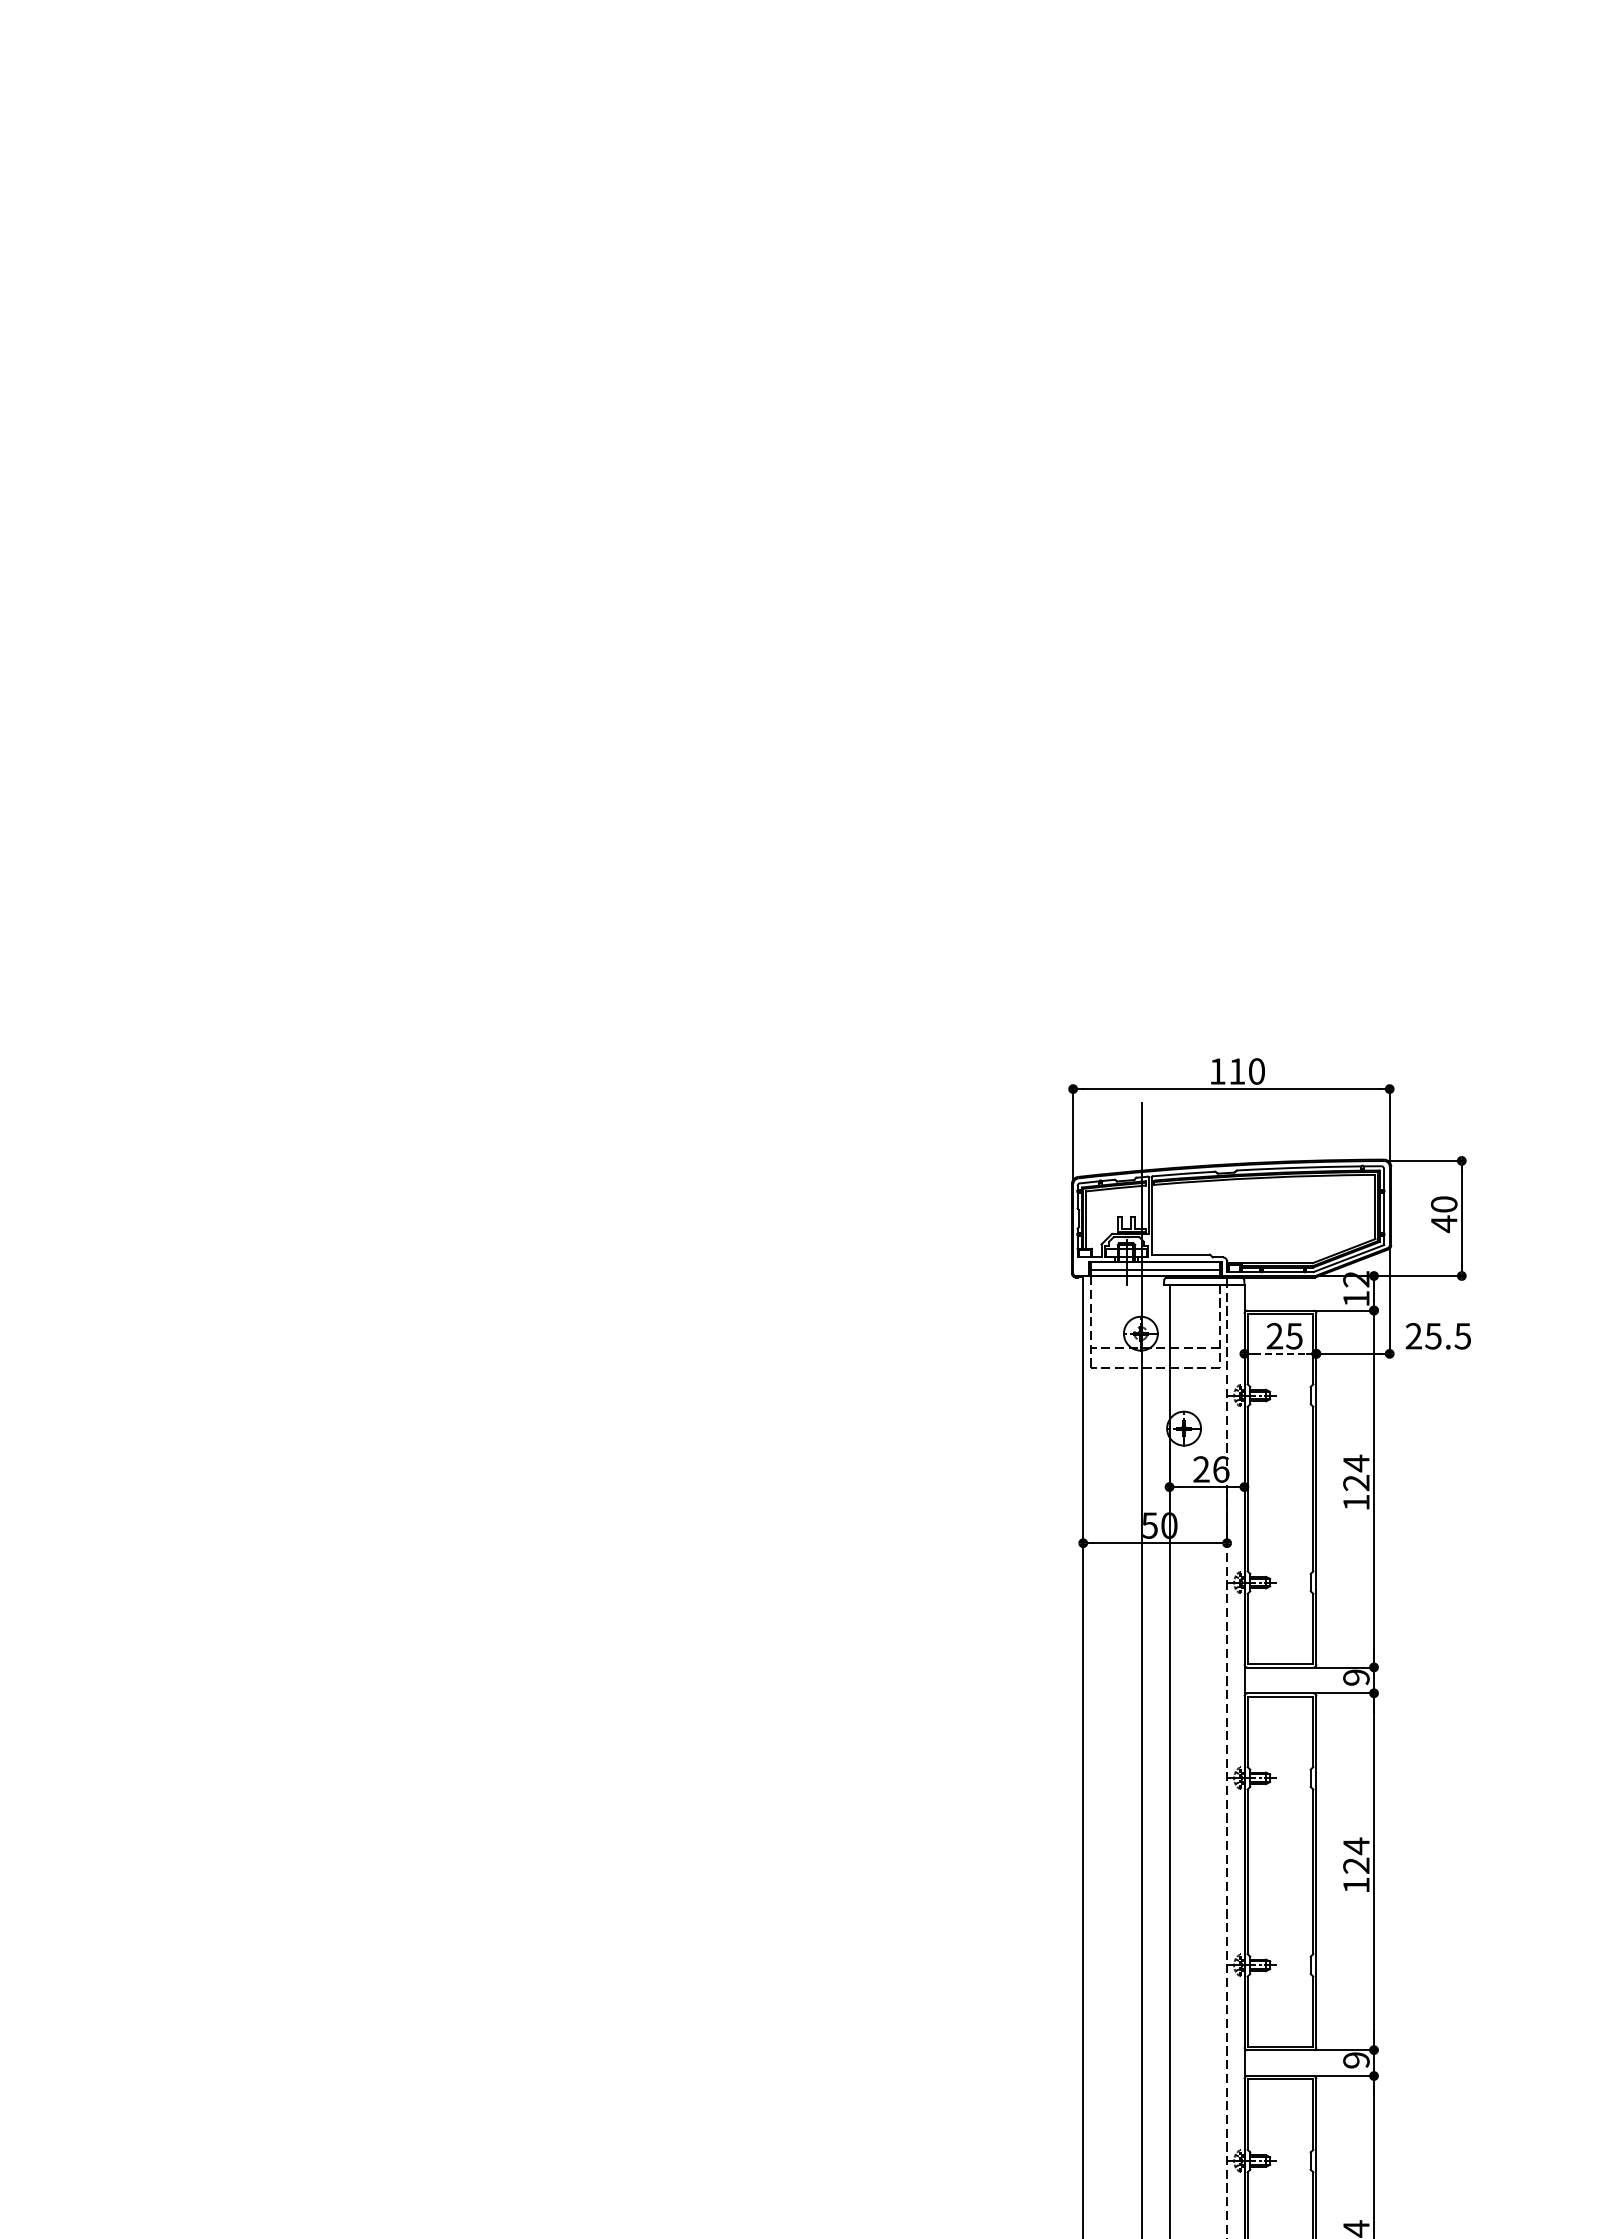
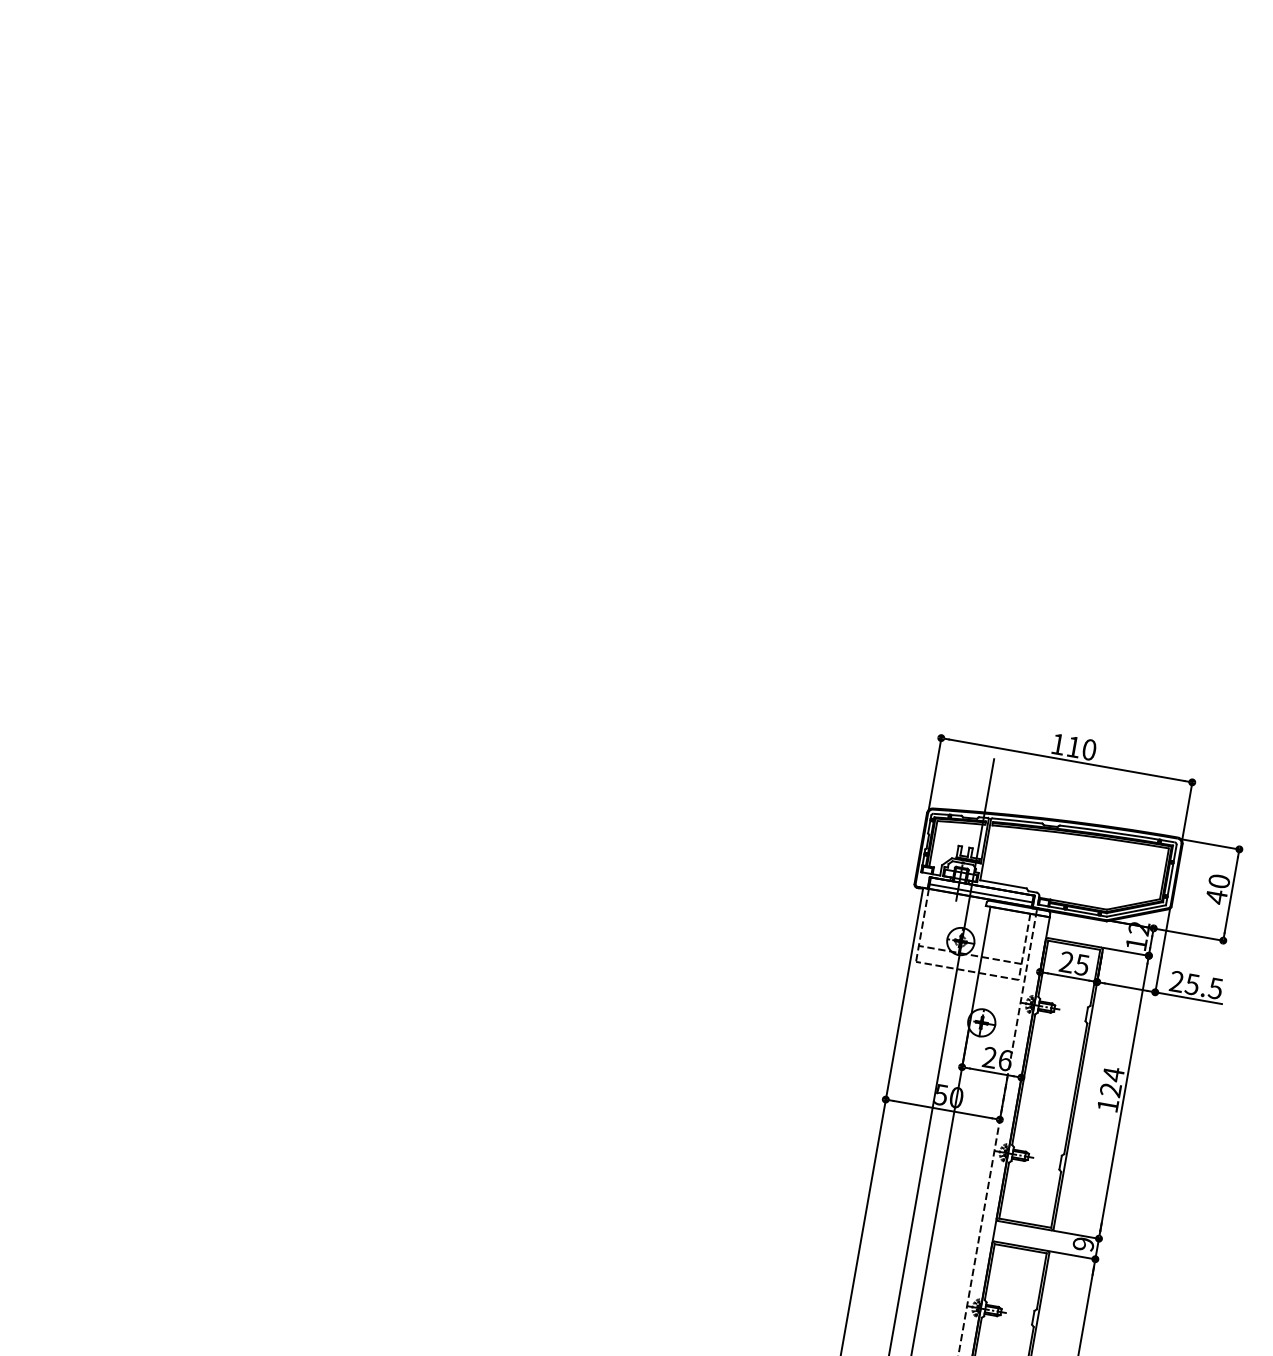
line: (1280, 1353) -> (1068, 976), dashed -> solid
line: (1431, 1353) -> (1188, 997), added

